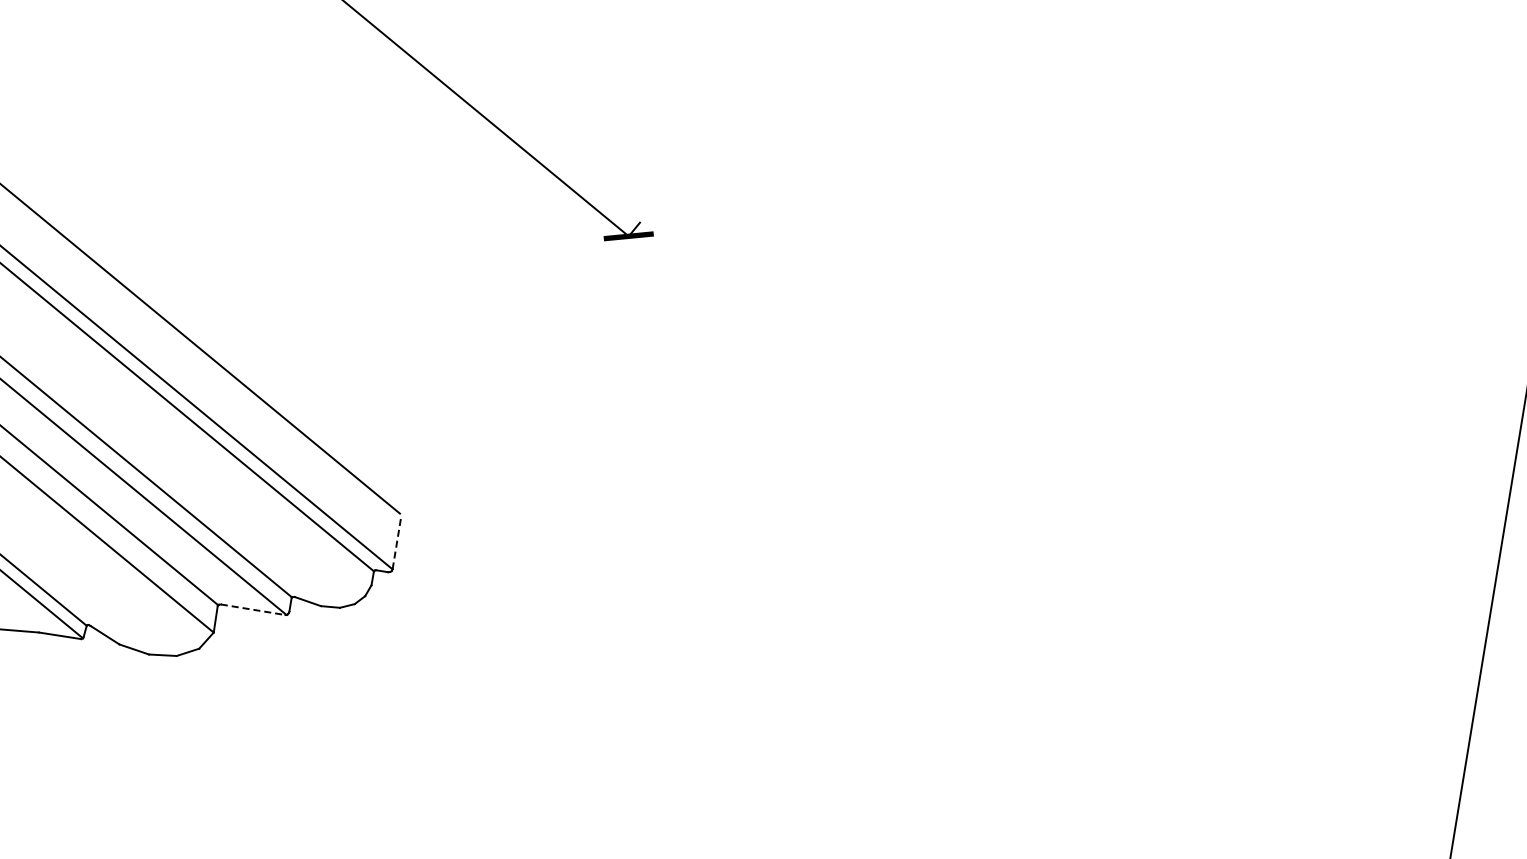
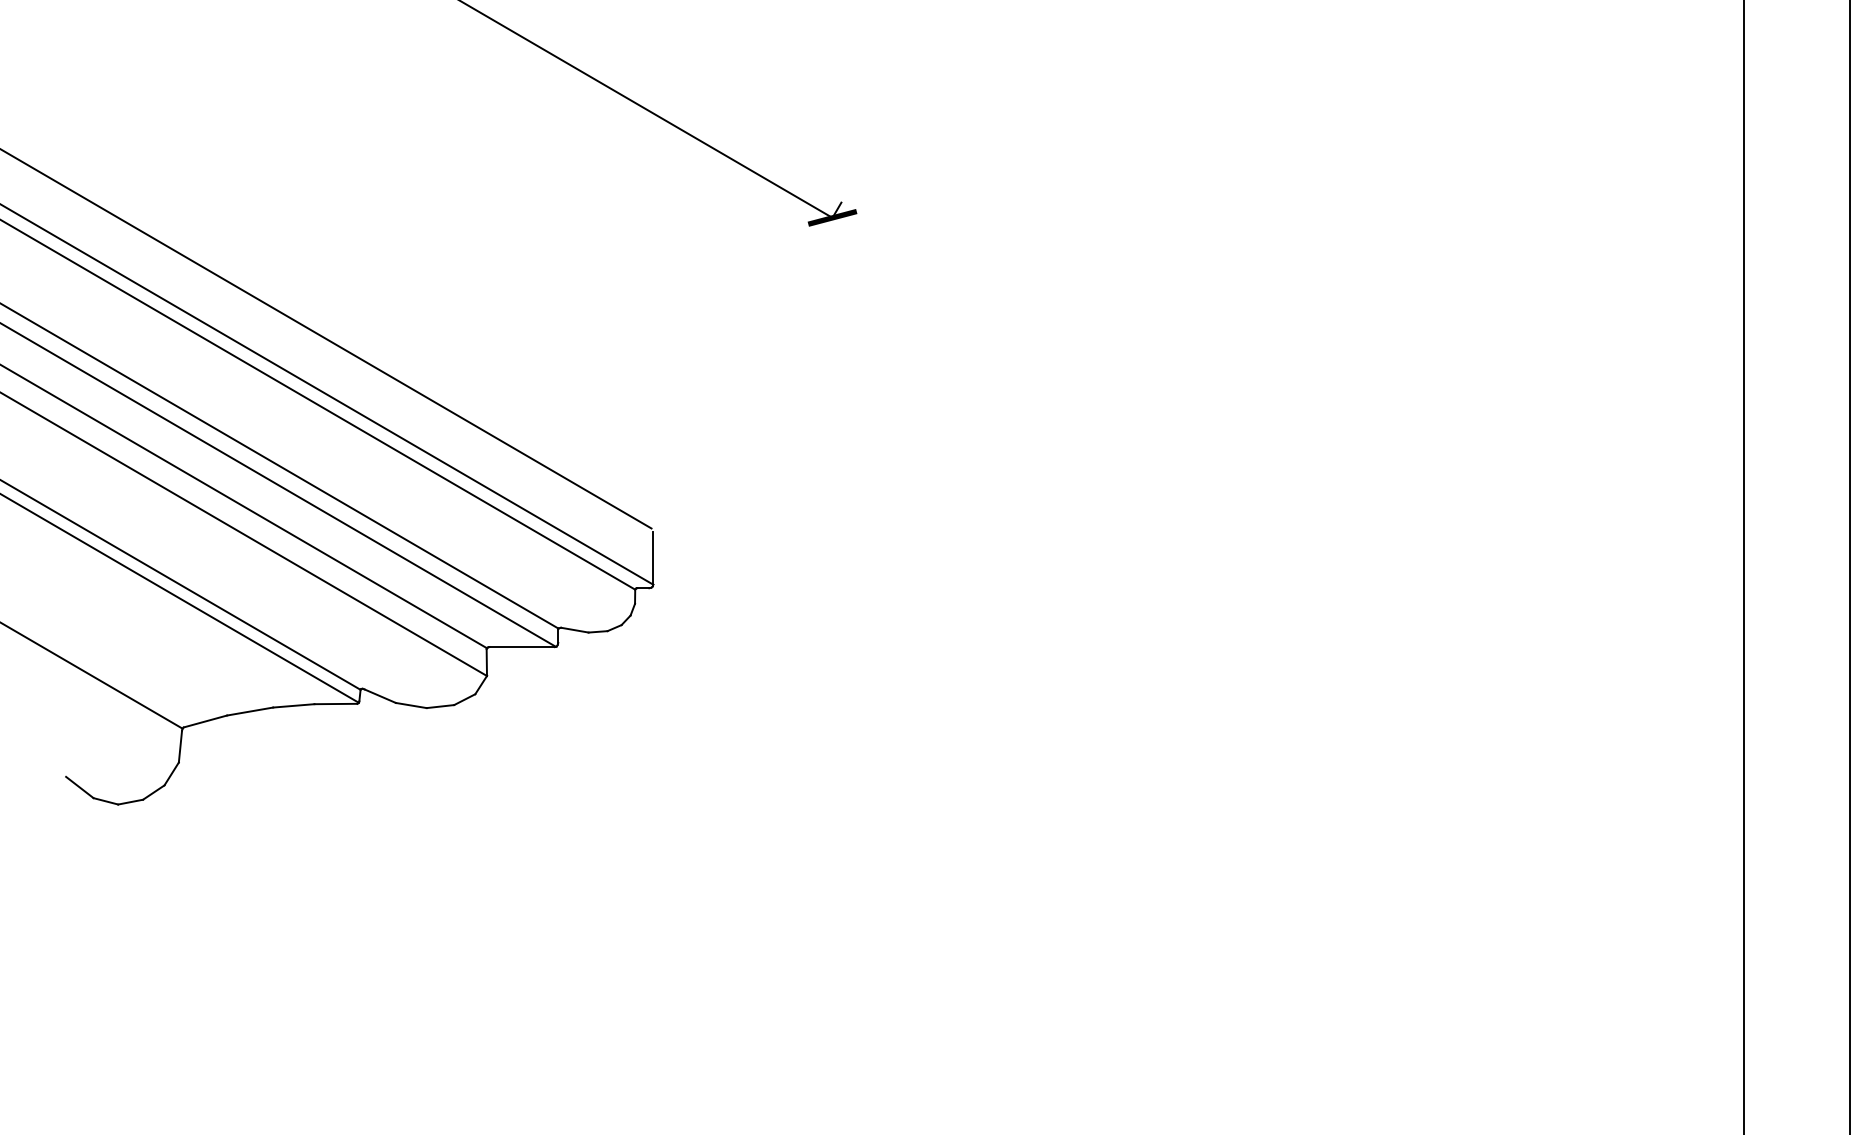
line: (397, 543) -> (653, 558), dashed -> solid
line: (253, 610) -> (522, 647), dashed -> solid

